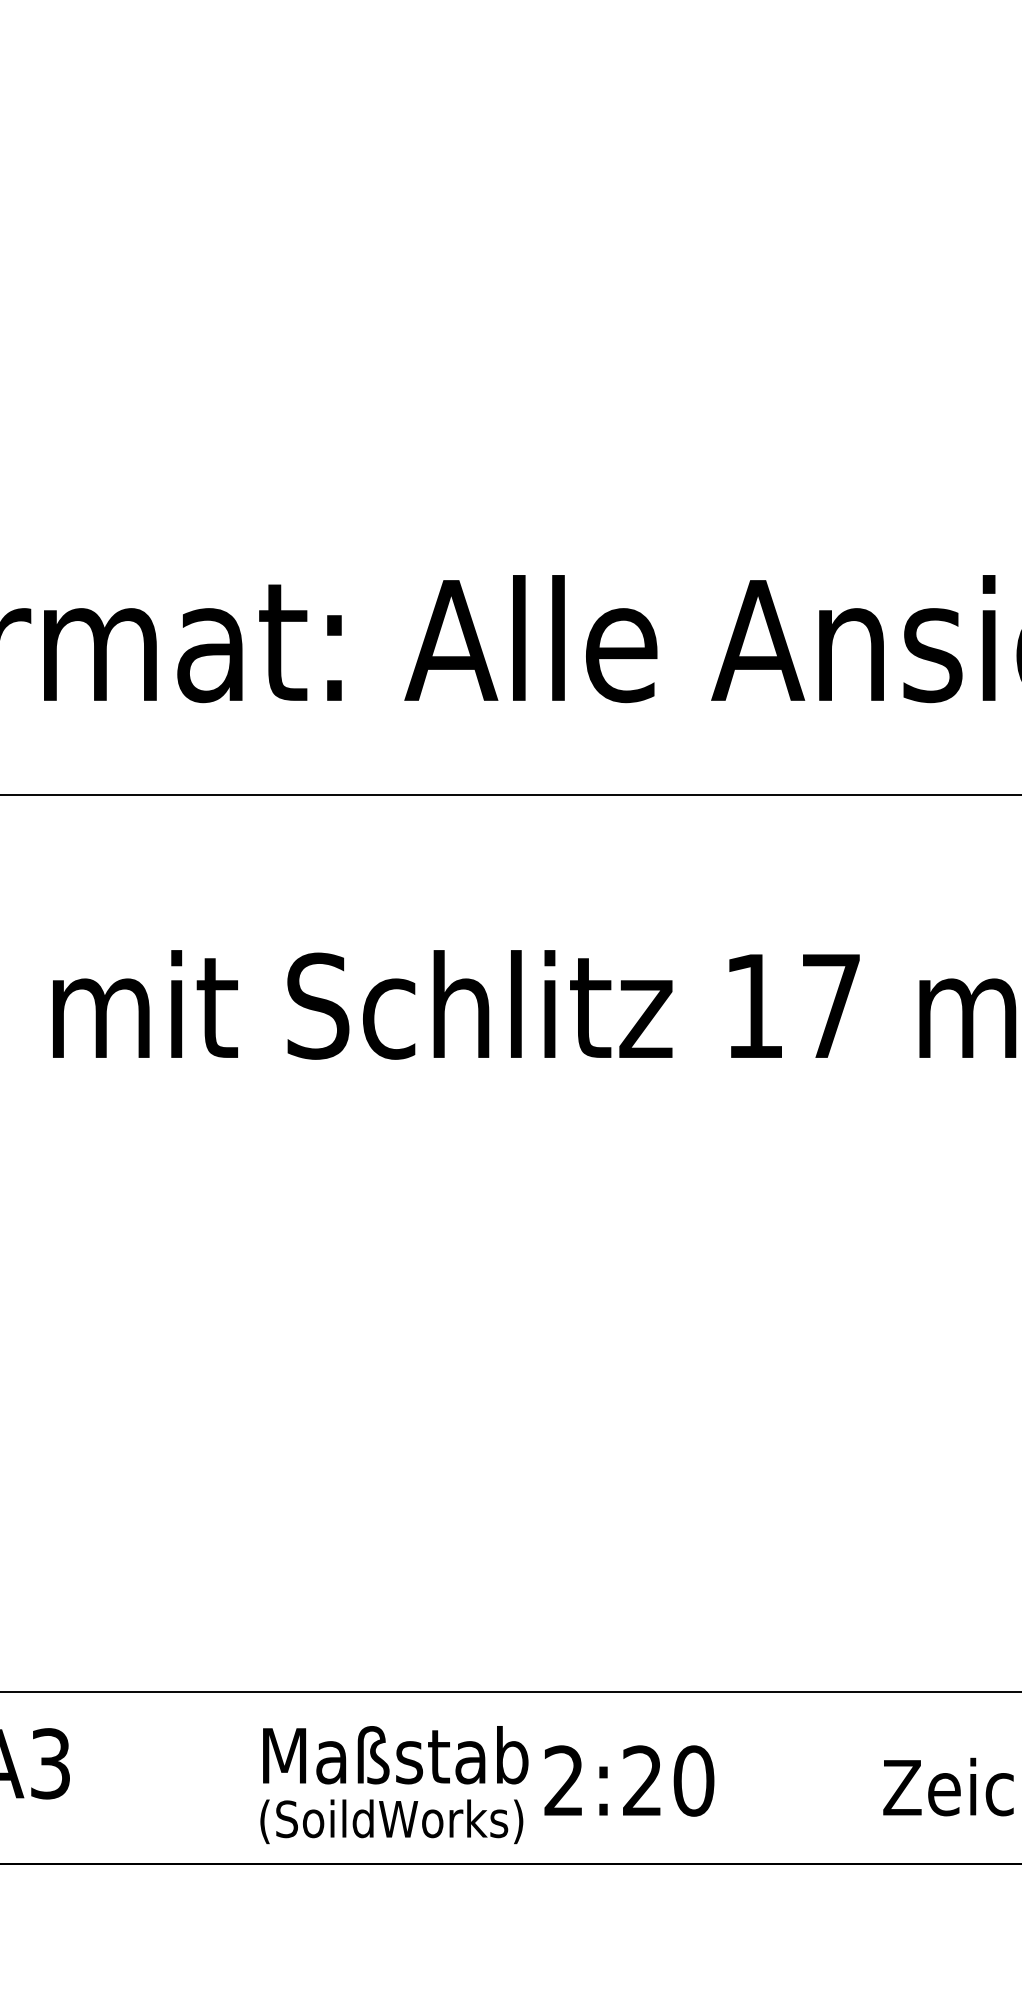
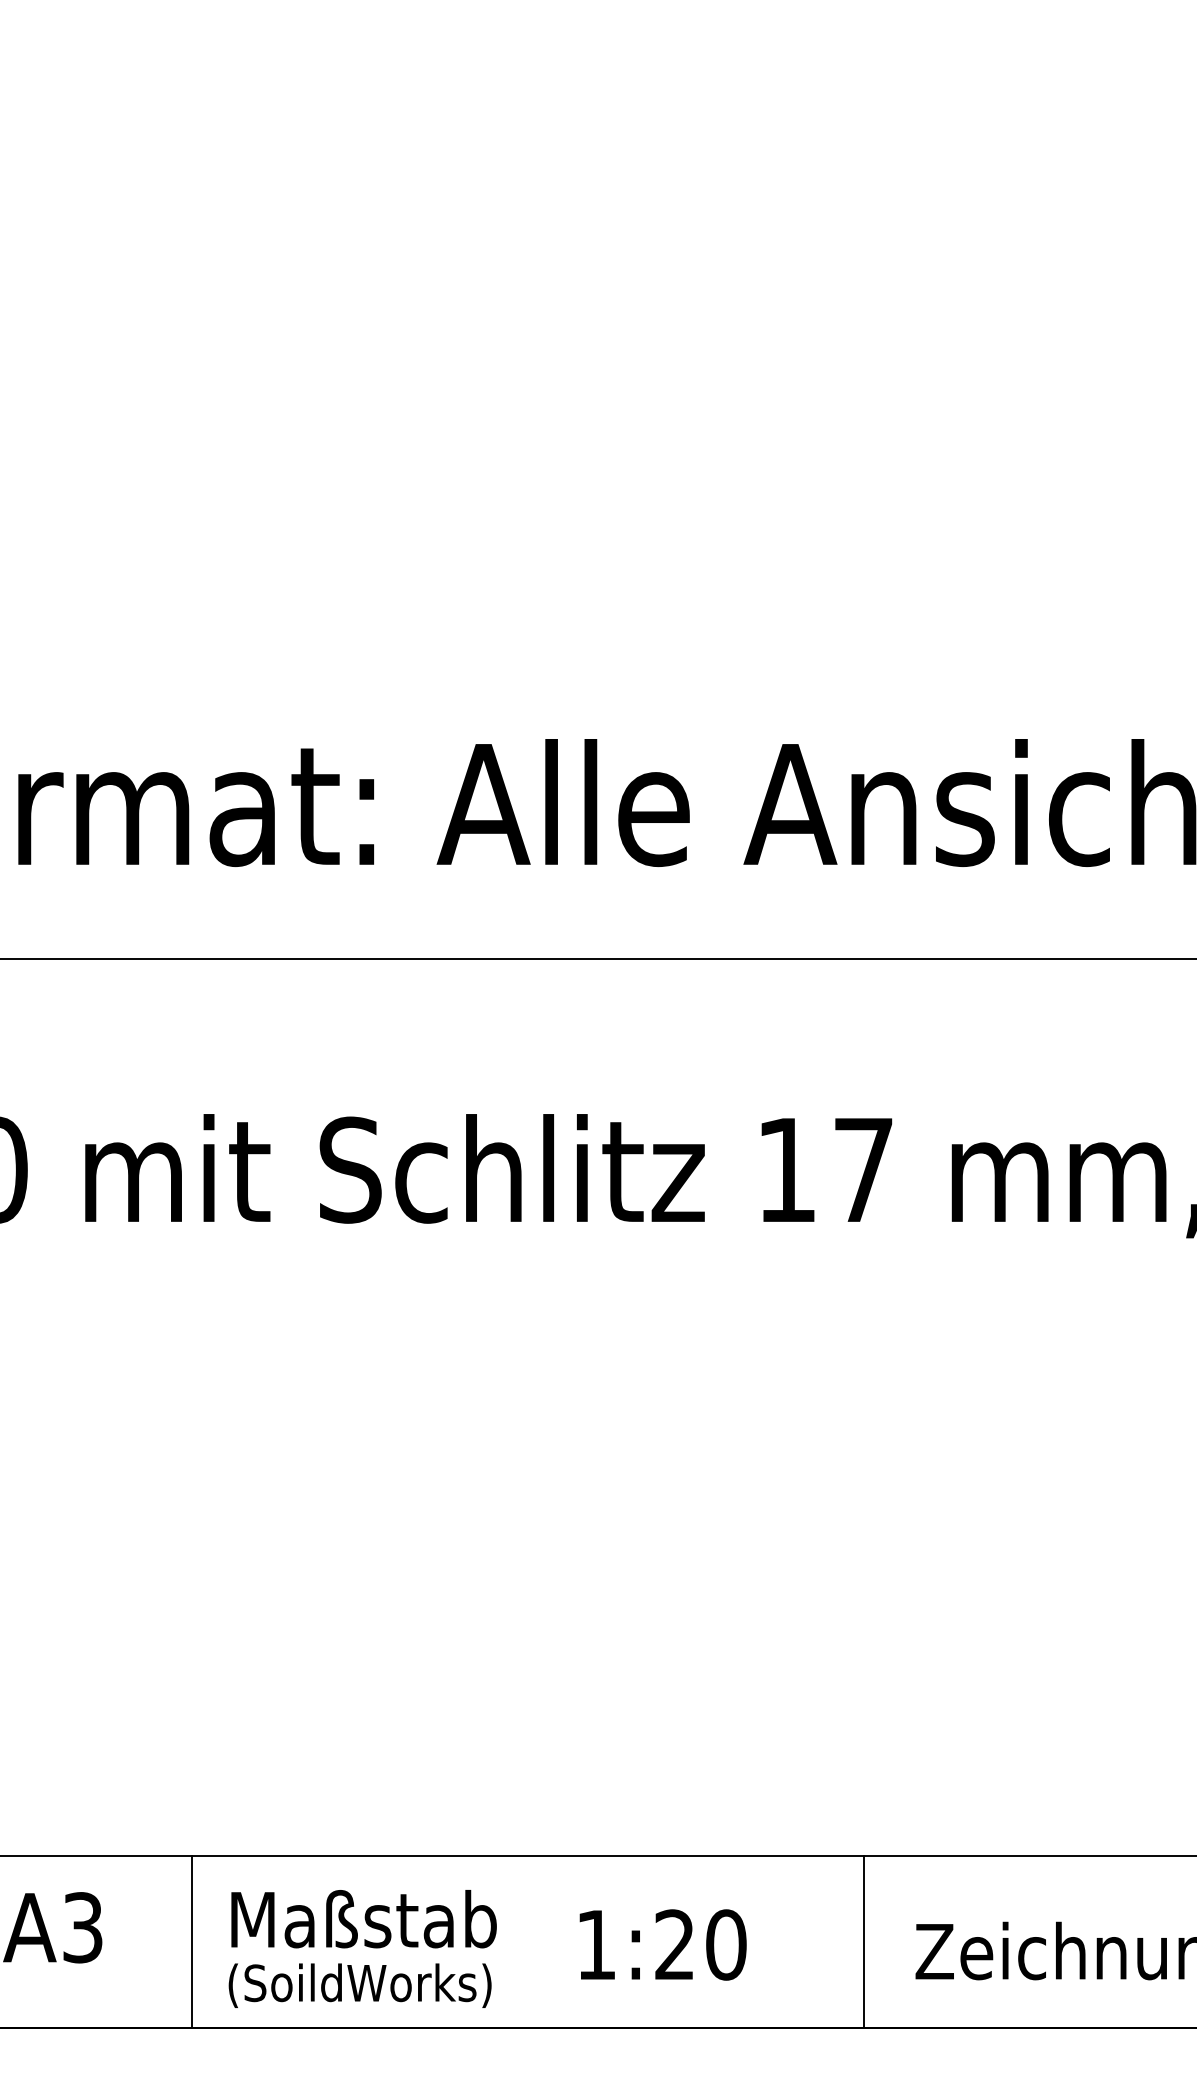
line: (159, 1777) -> (191, 1941), added
line: (831, 1777) -> (863, 1941), added
text: (563, 1780) -> (595, 1944), 2:20 -> 1:20
text: (394, 1784) -> (362, 1948), moved

